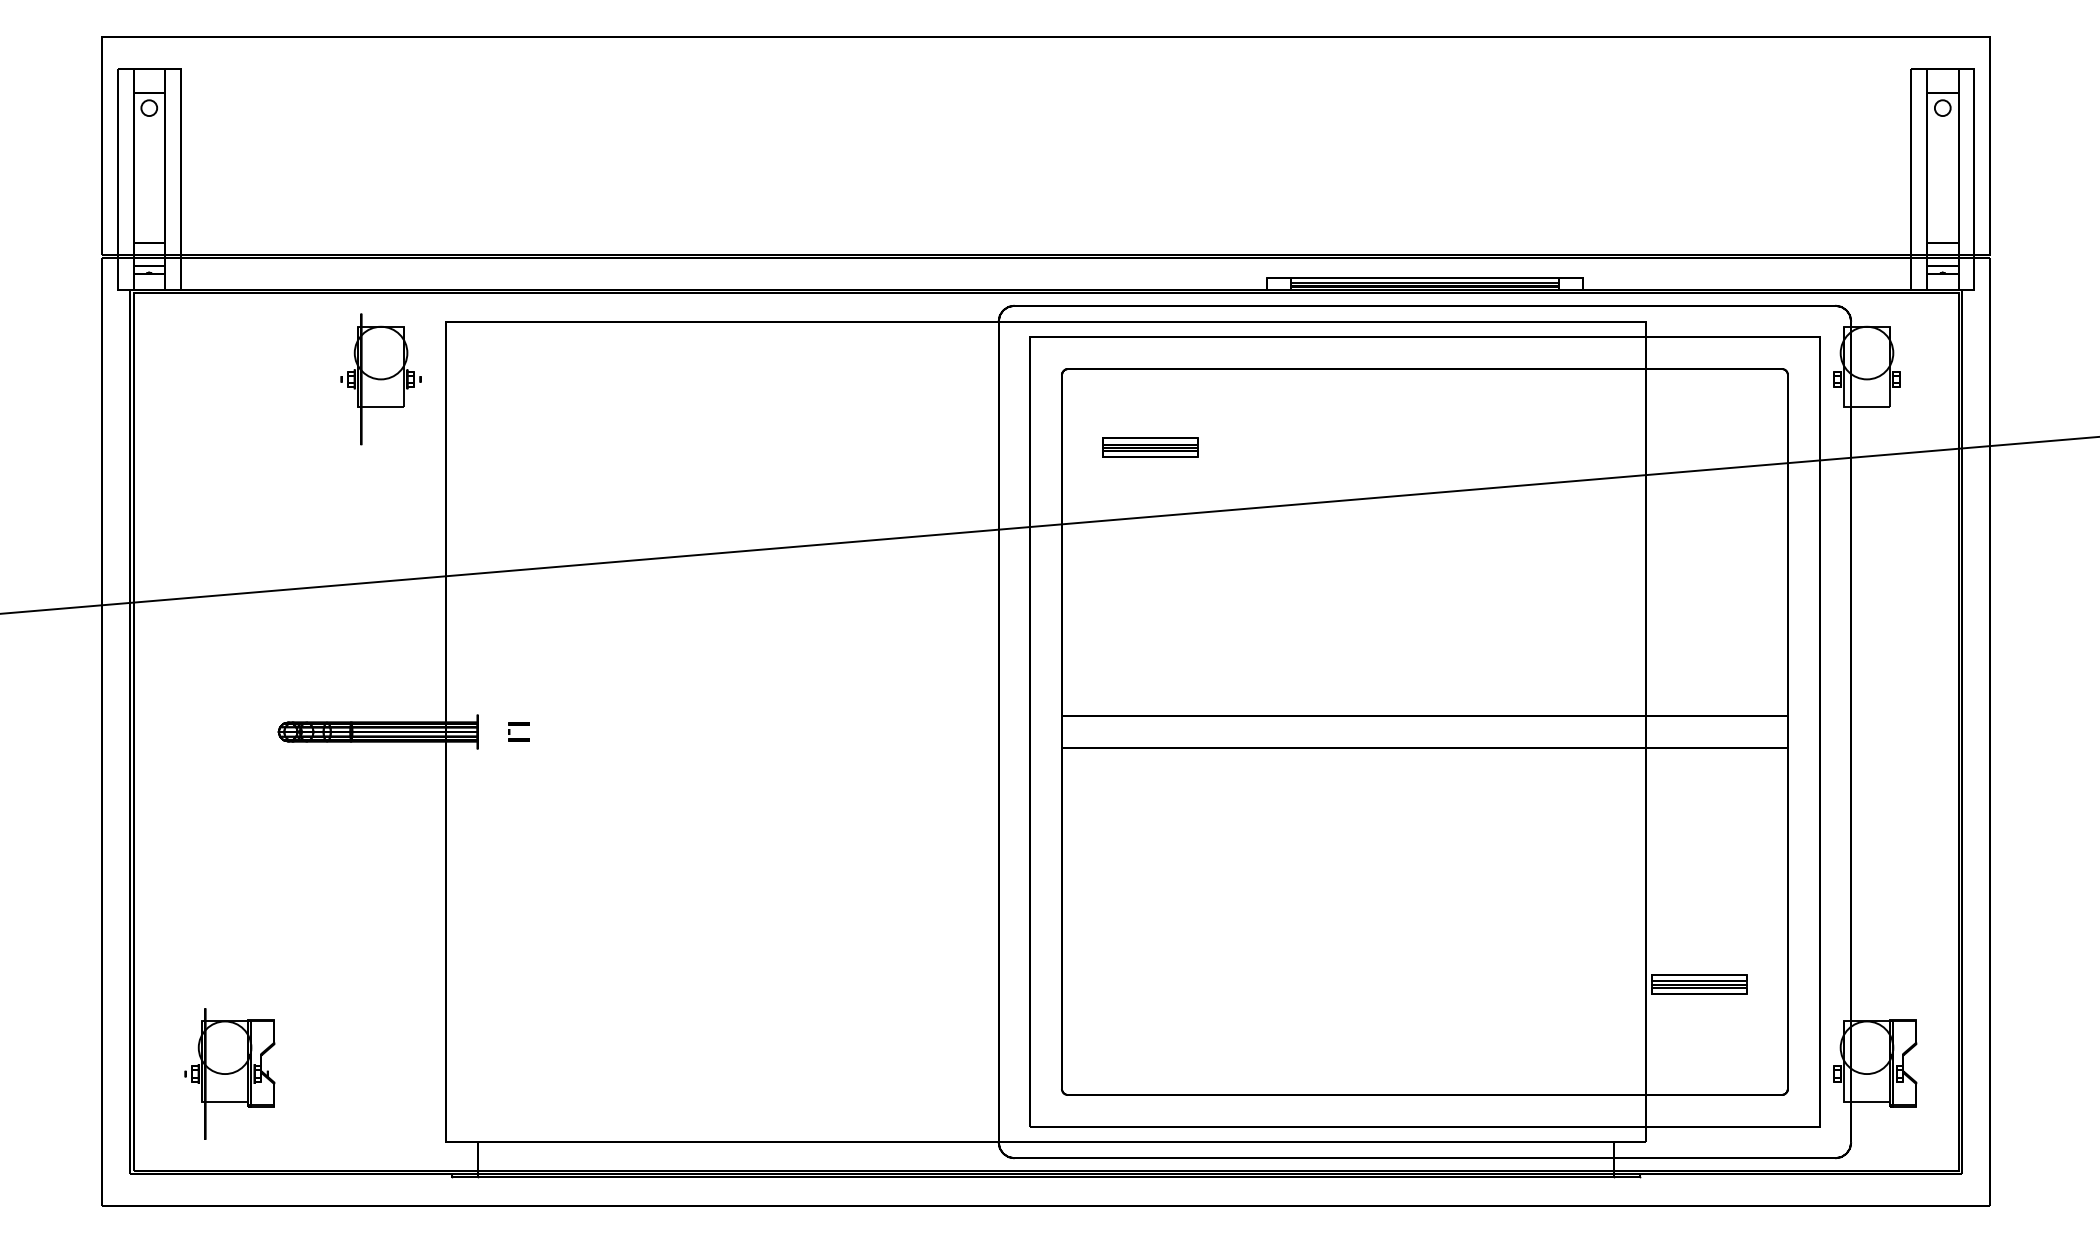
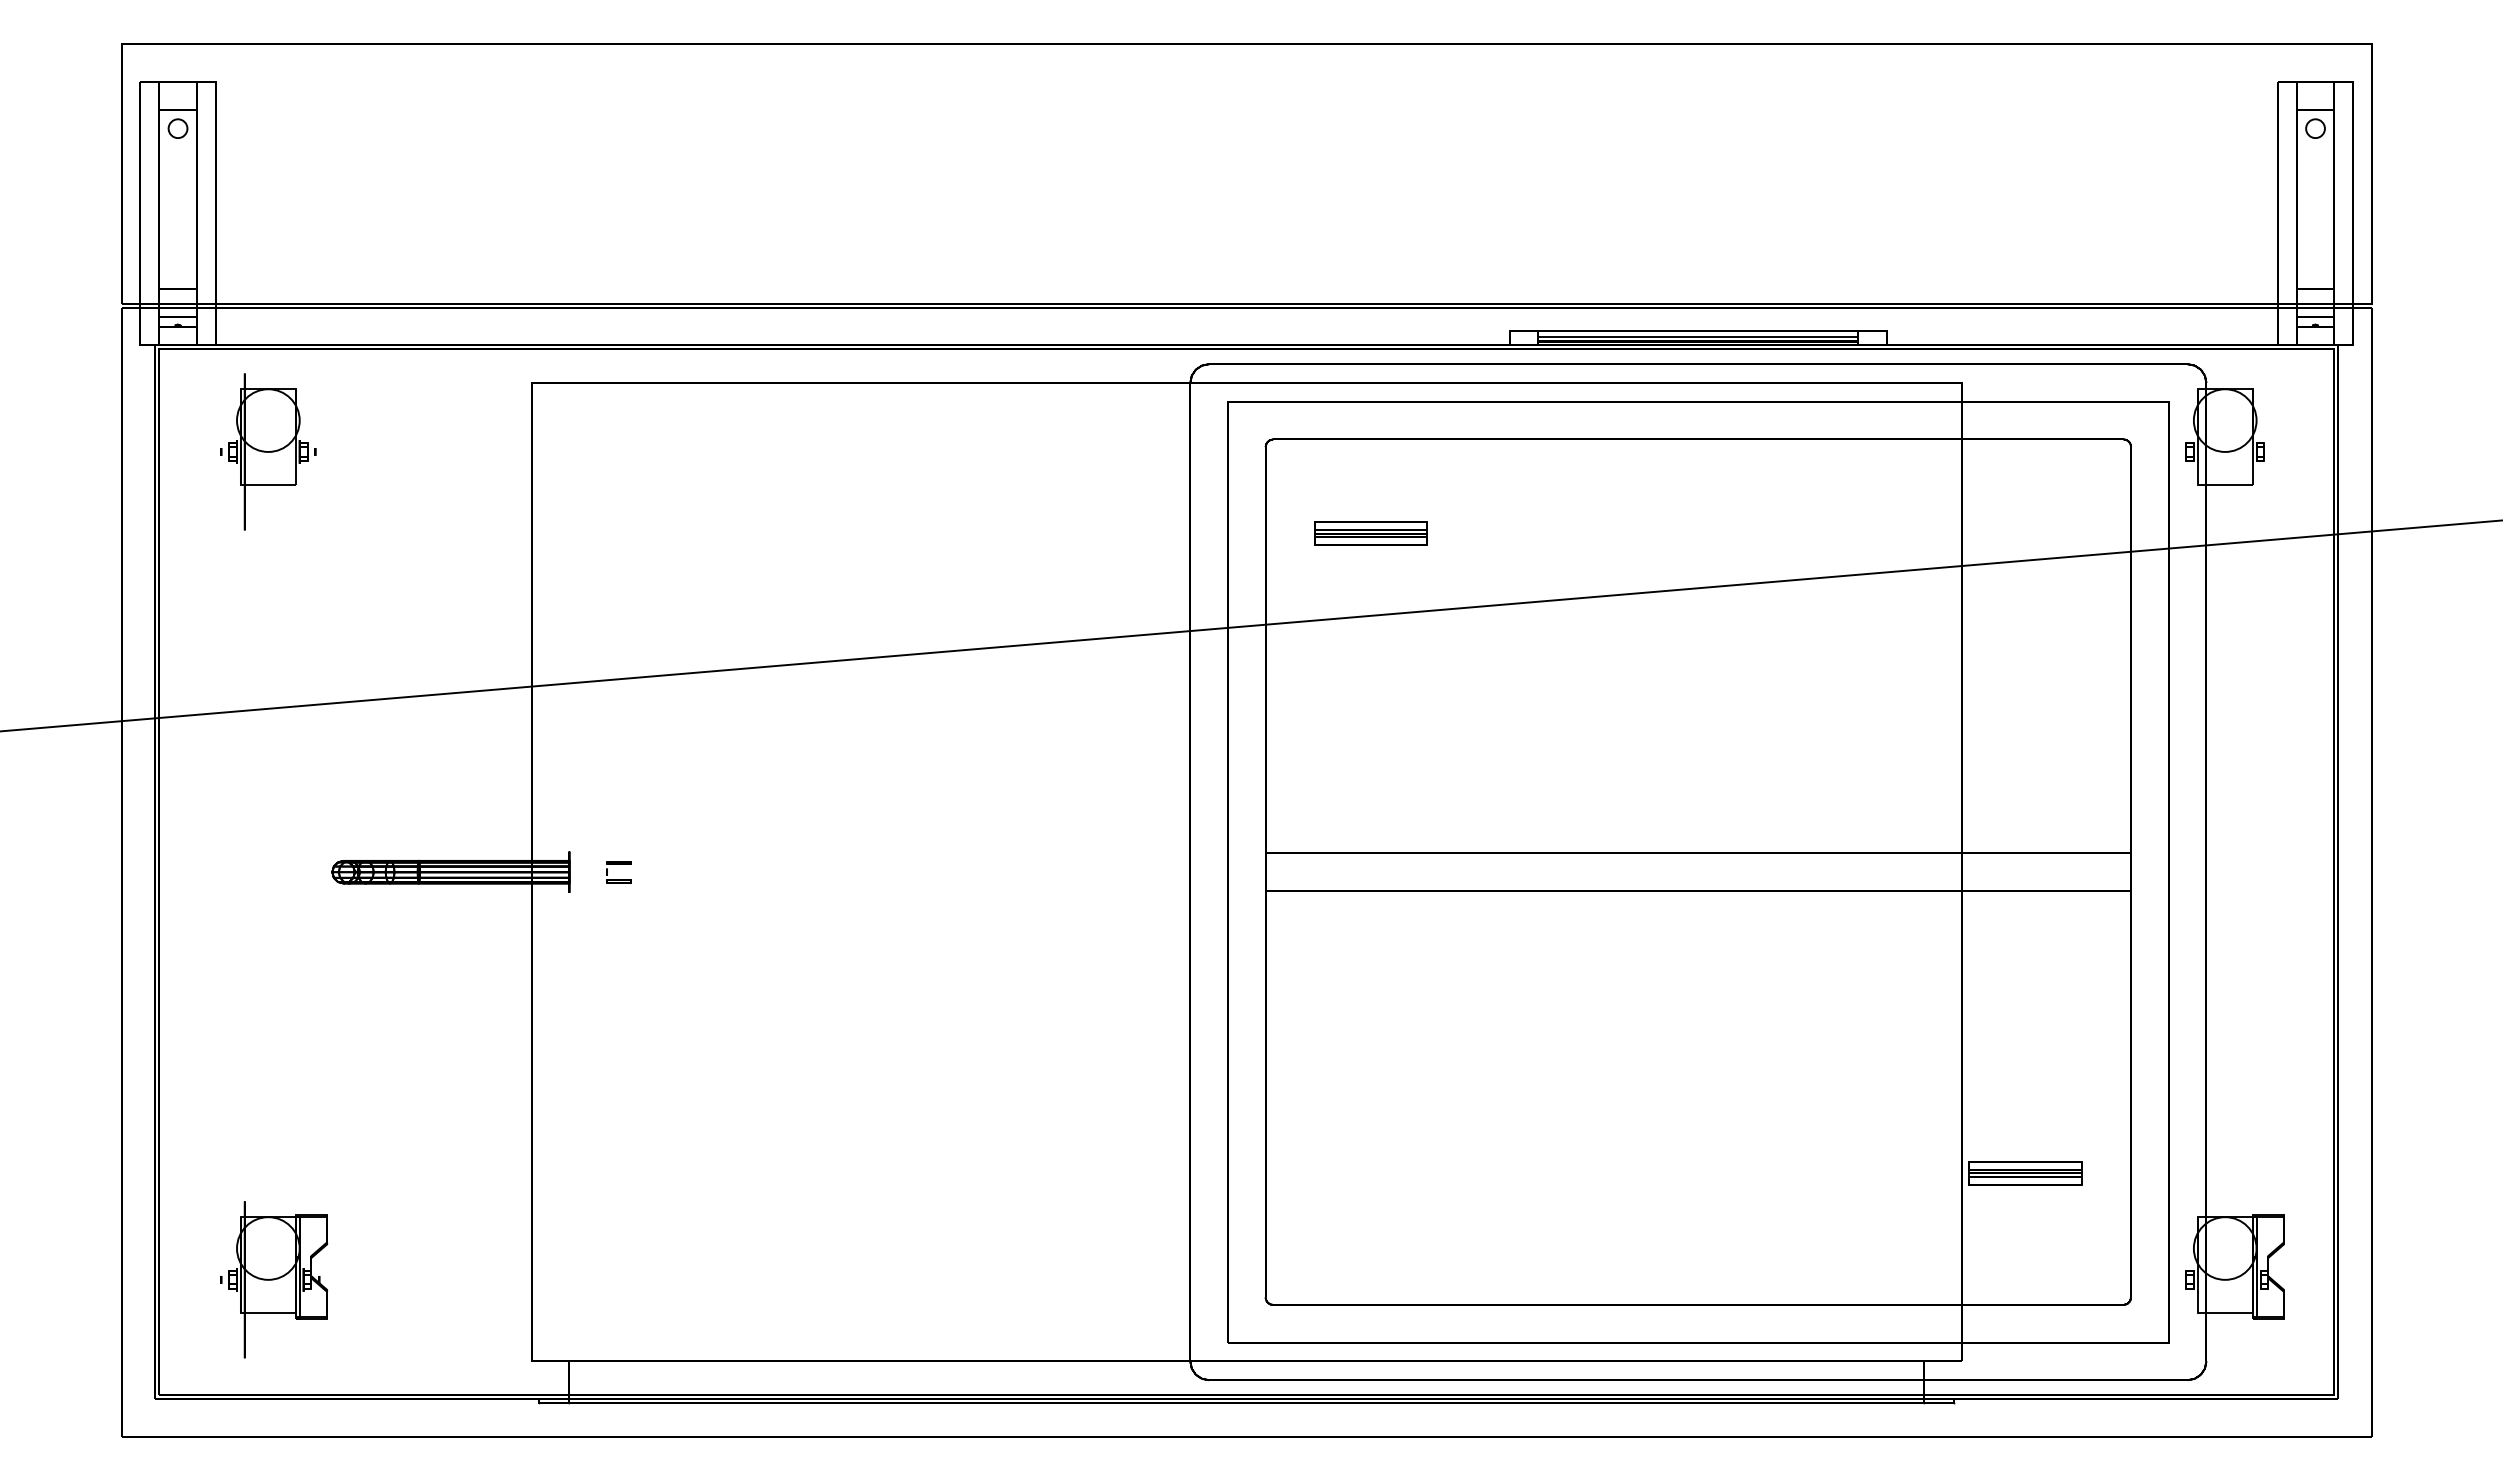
part: (380, 379) -> (267, 452), moved

